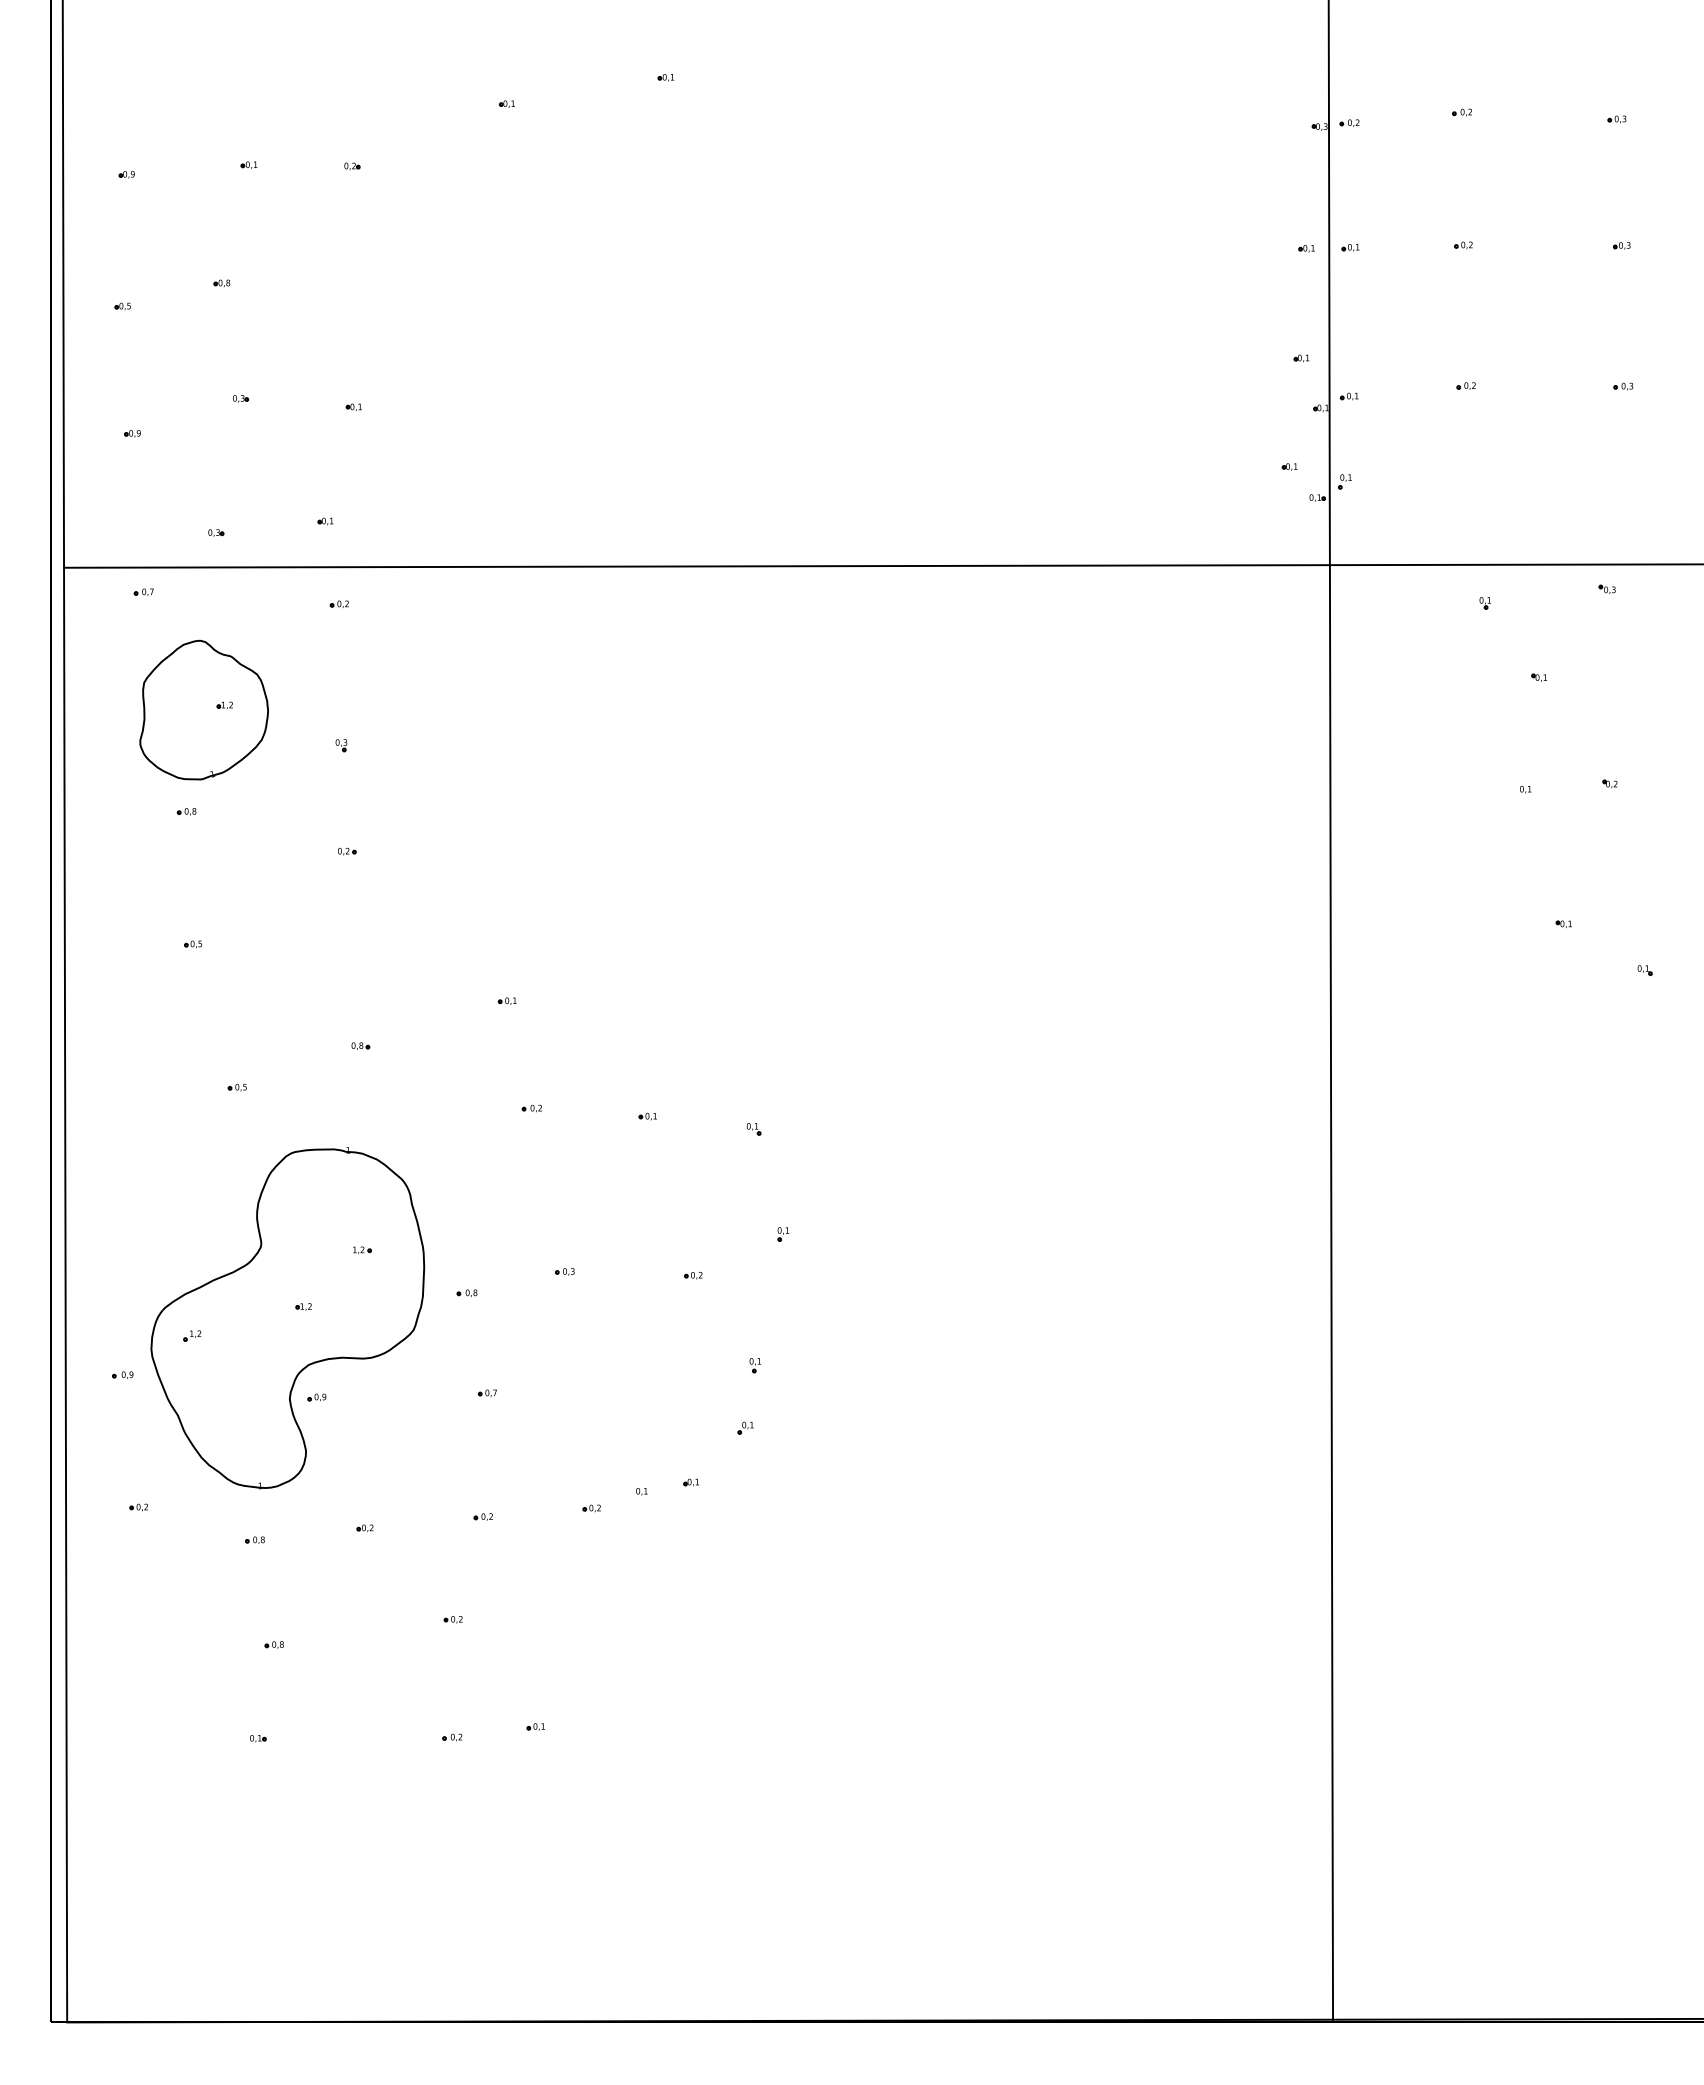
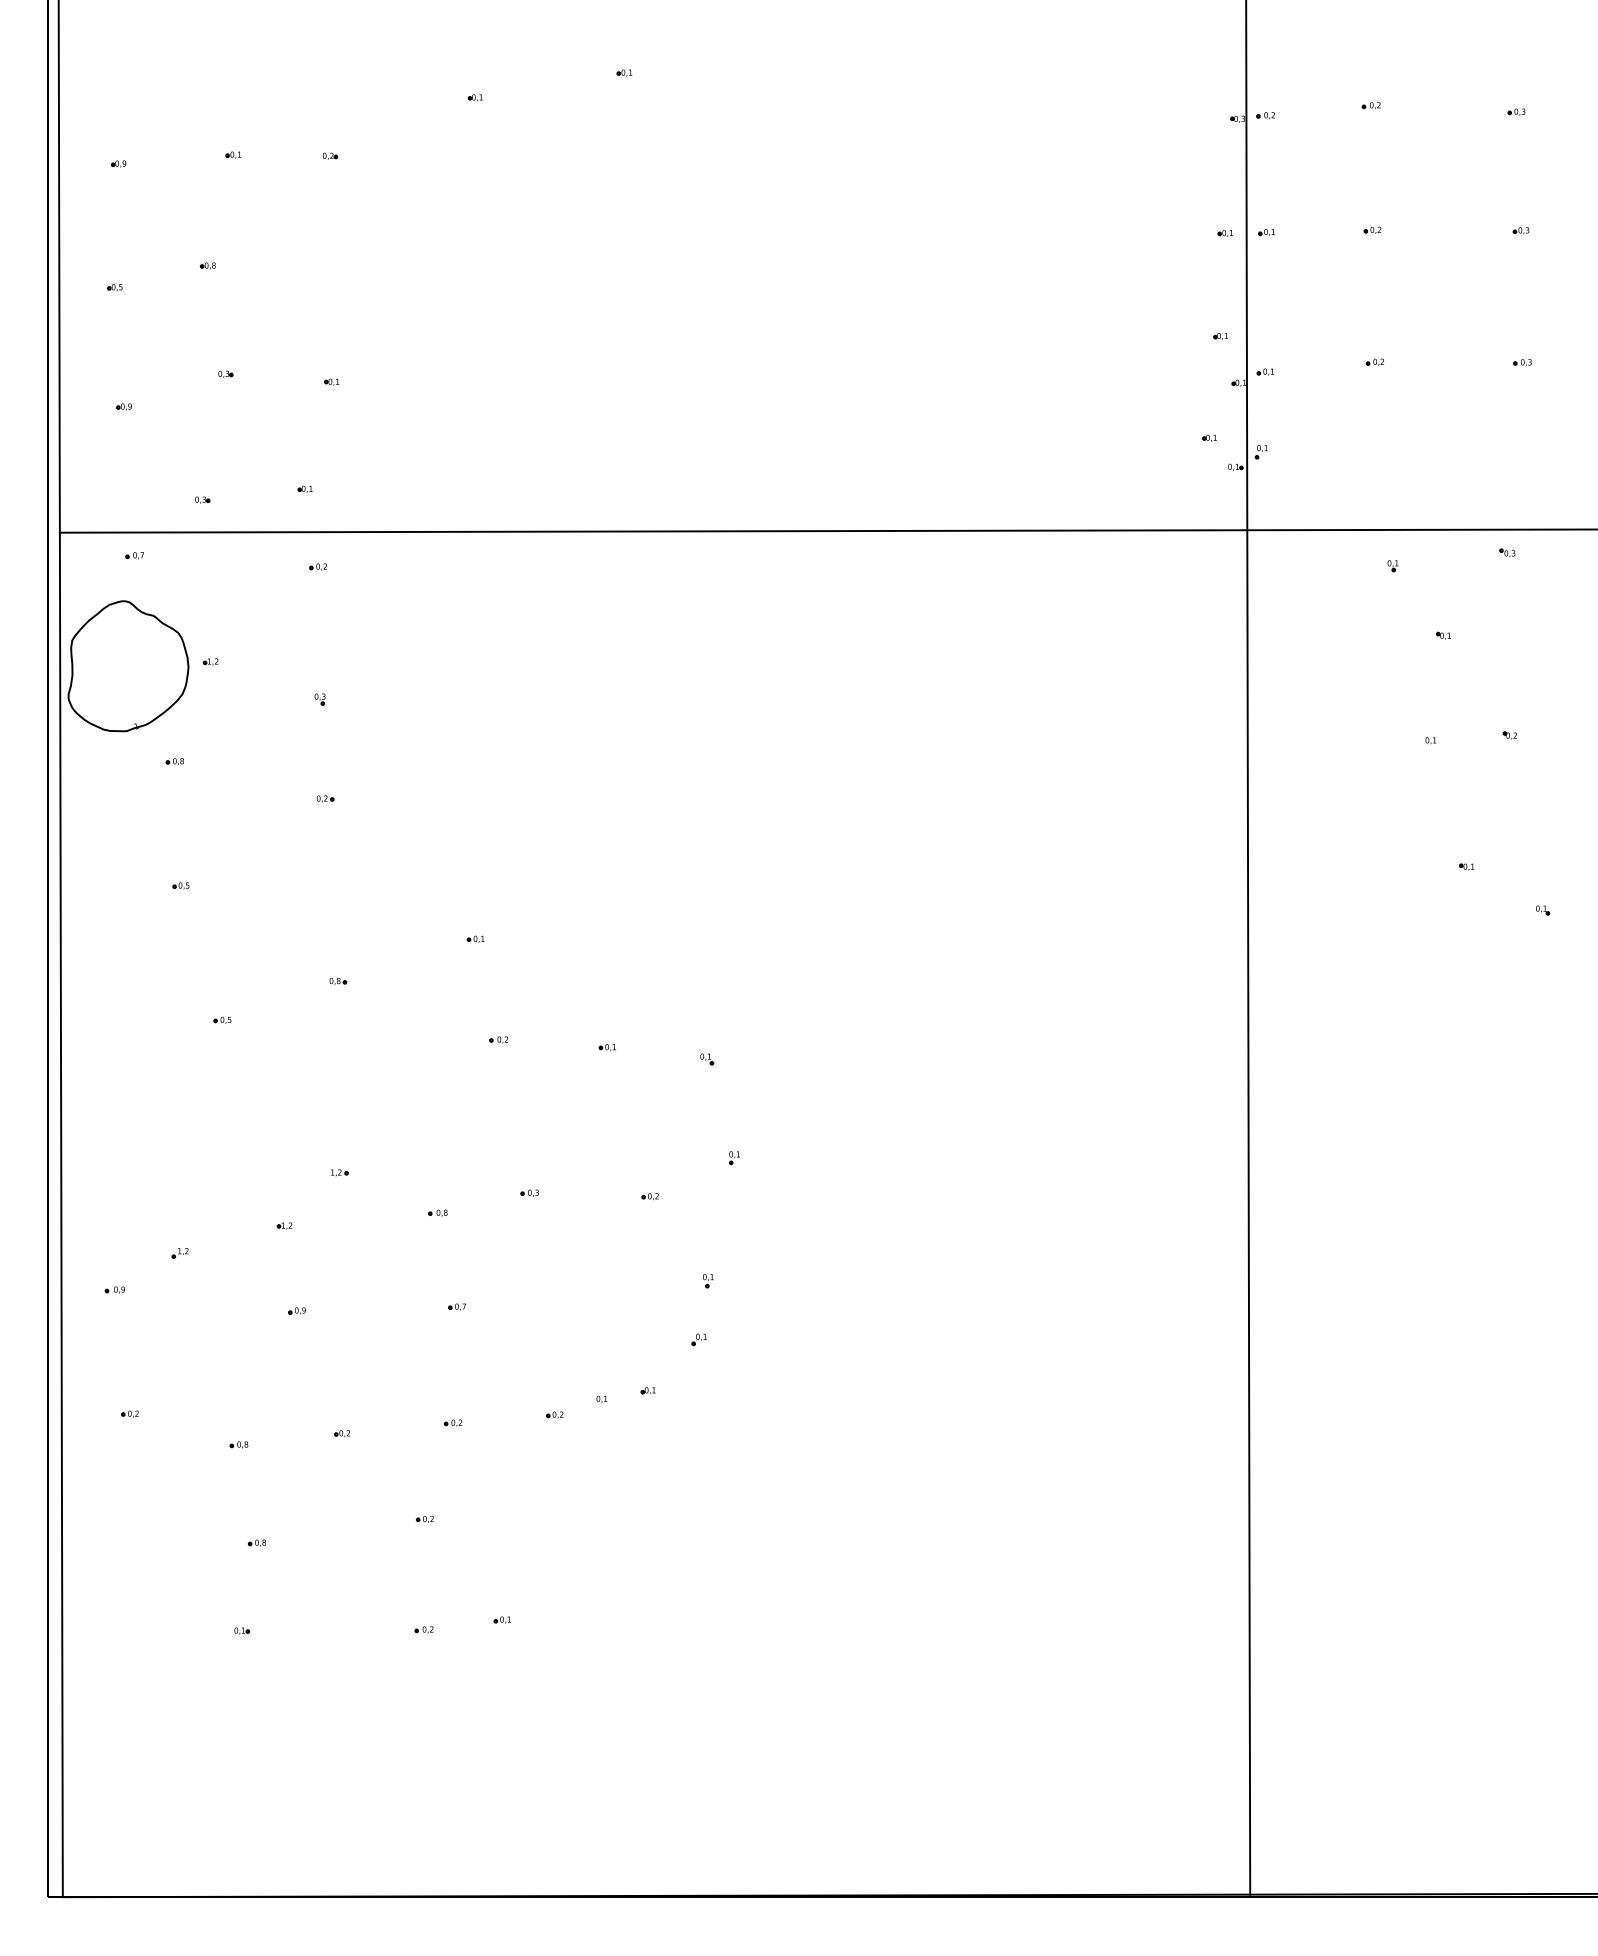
part: (203, 709) -> (127, 665), moved
part: (287, 1318) -> (269, 1236), removed

